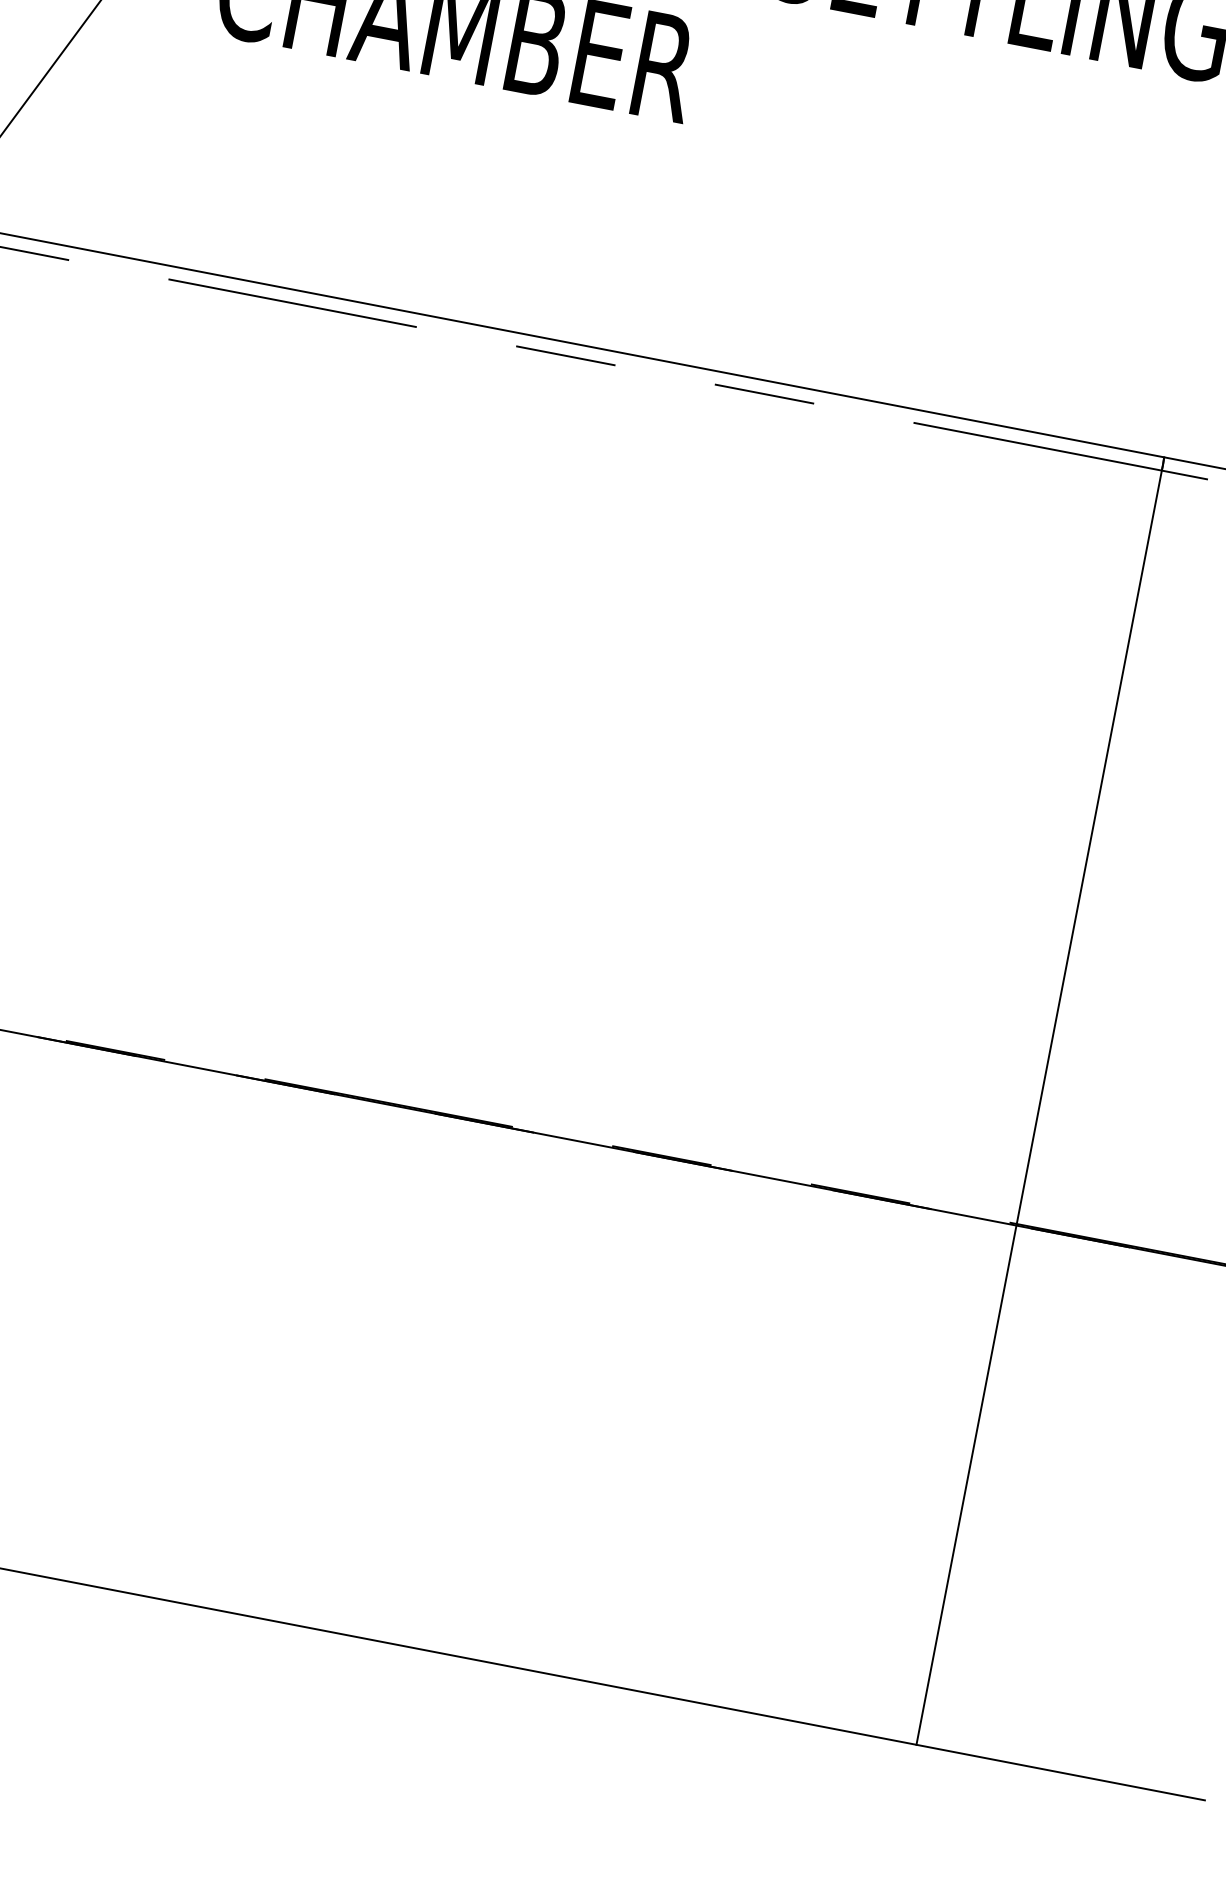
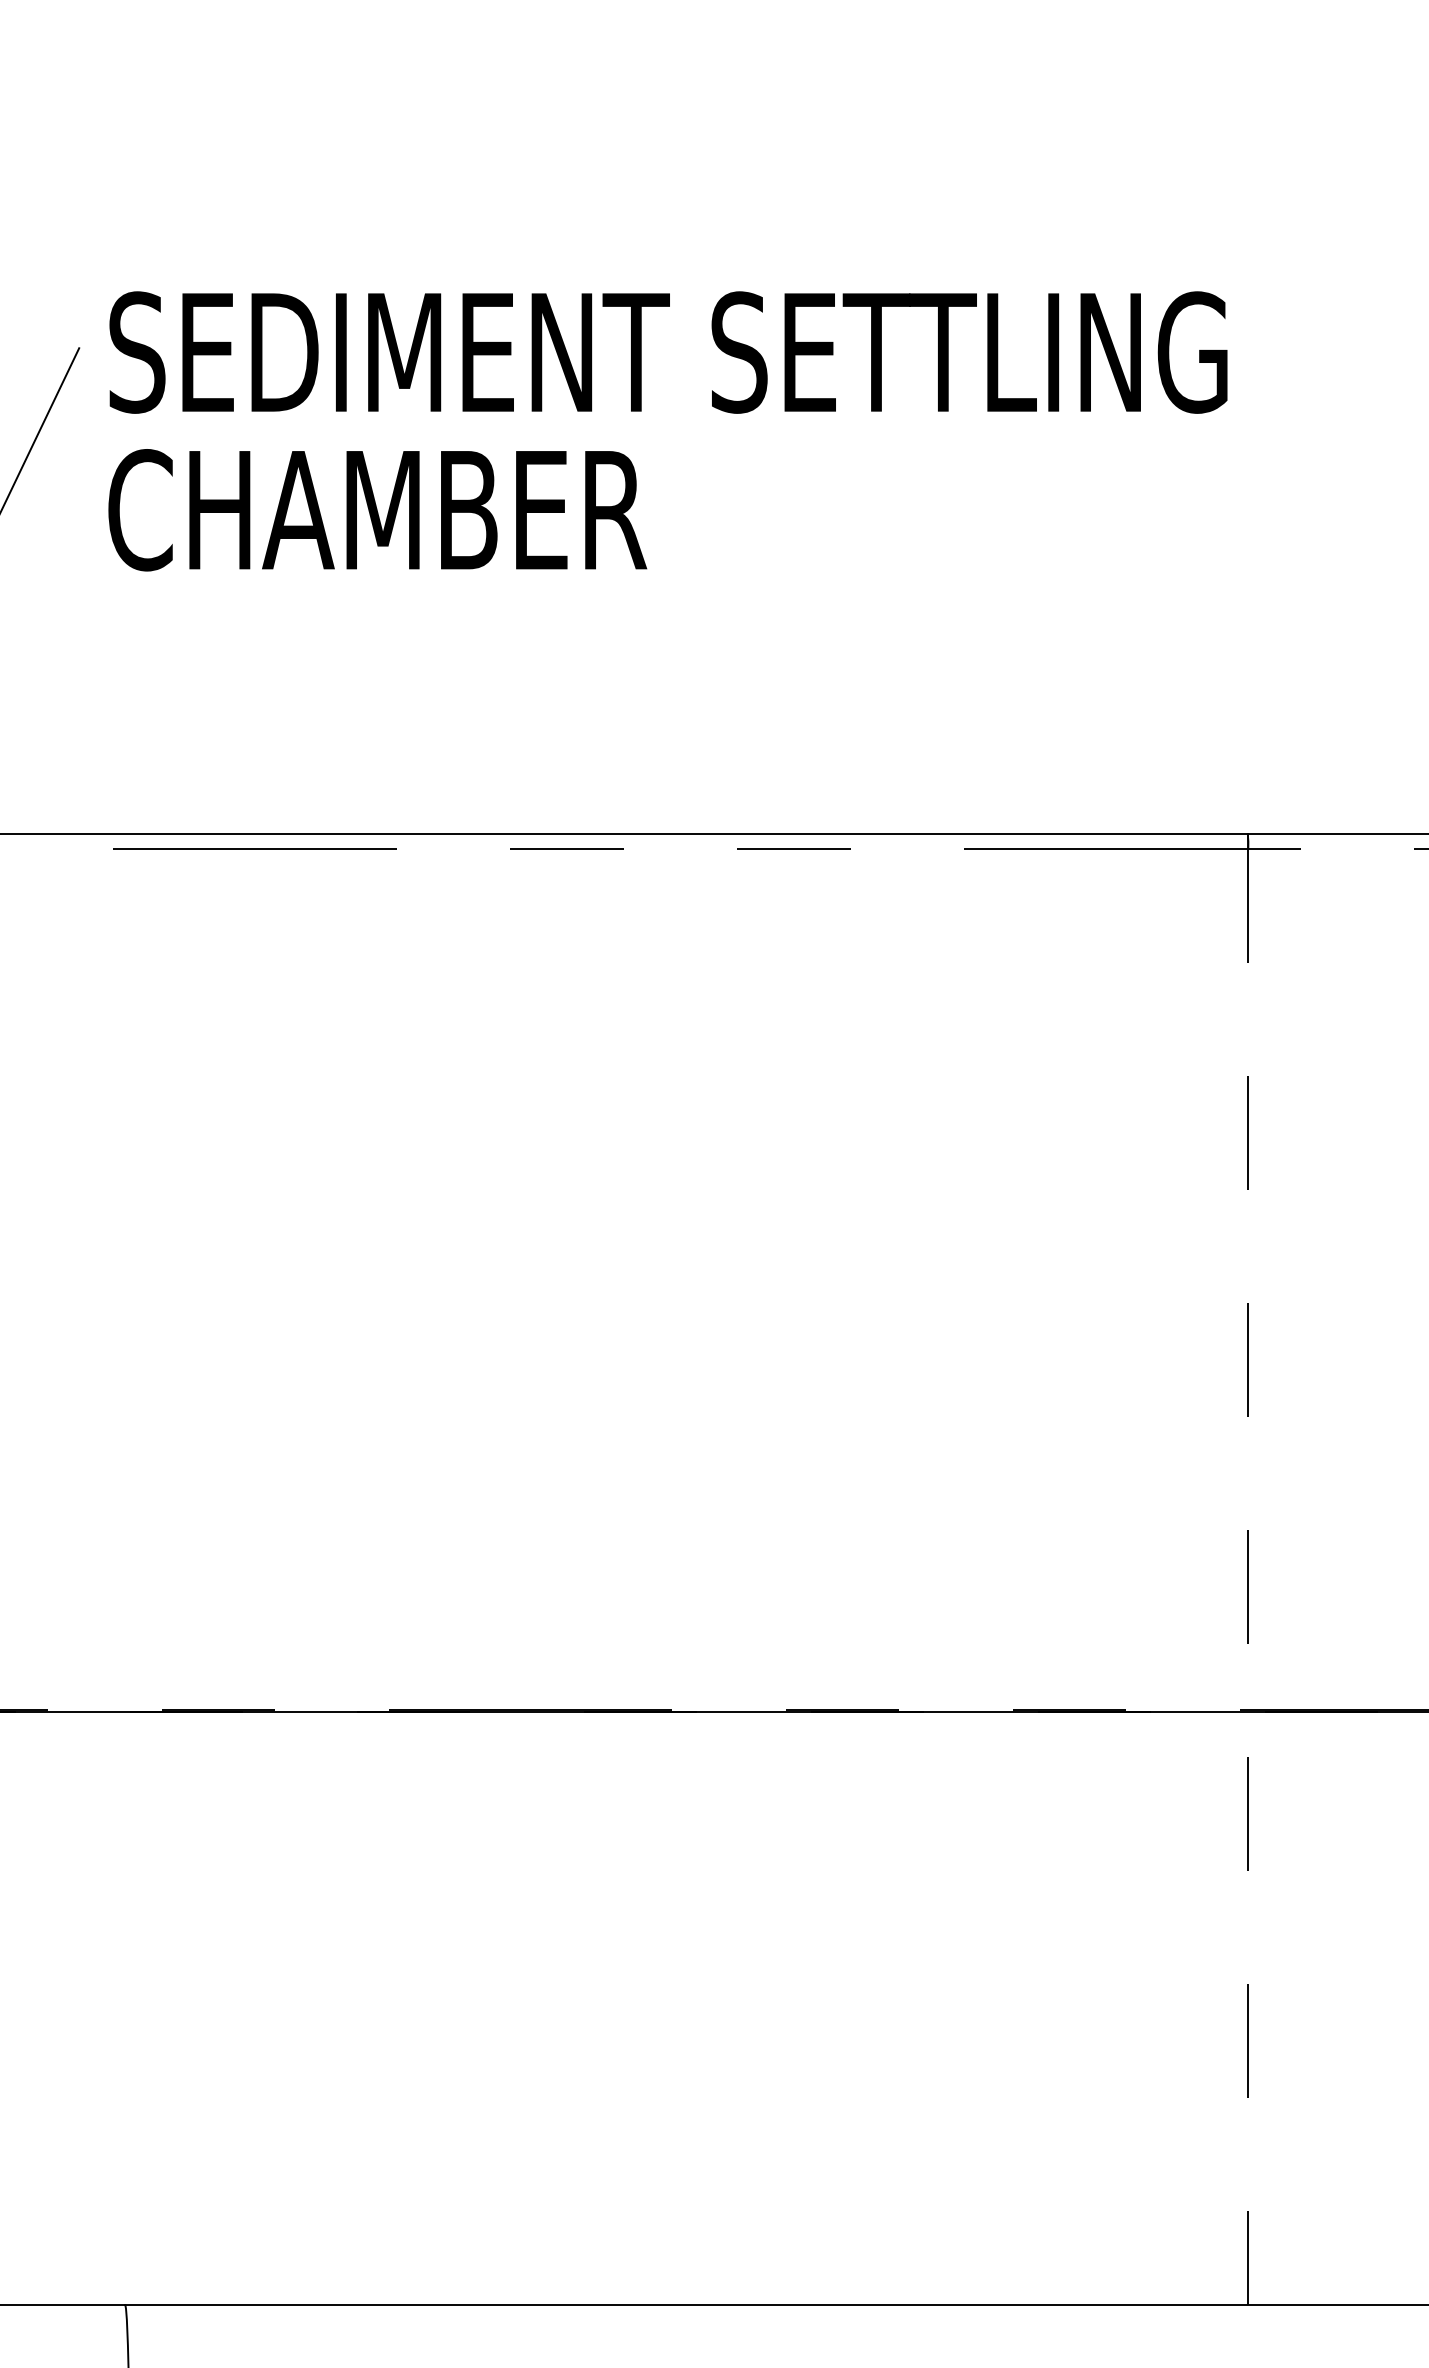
line: (1039, 1108) -> (1248, 1577), solid -> dashed

